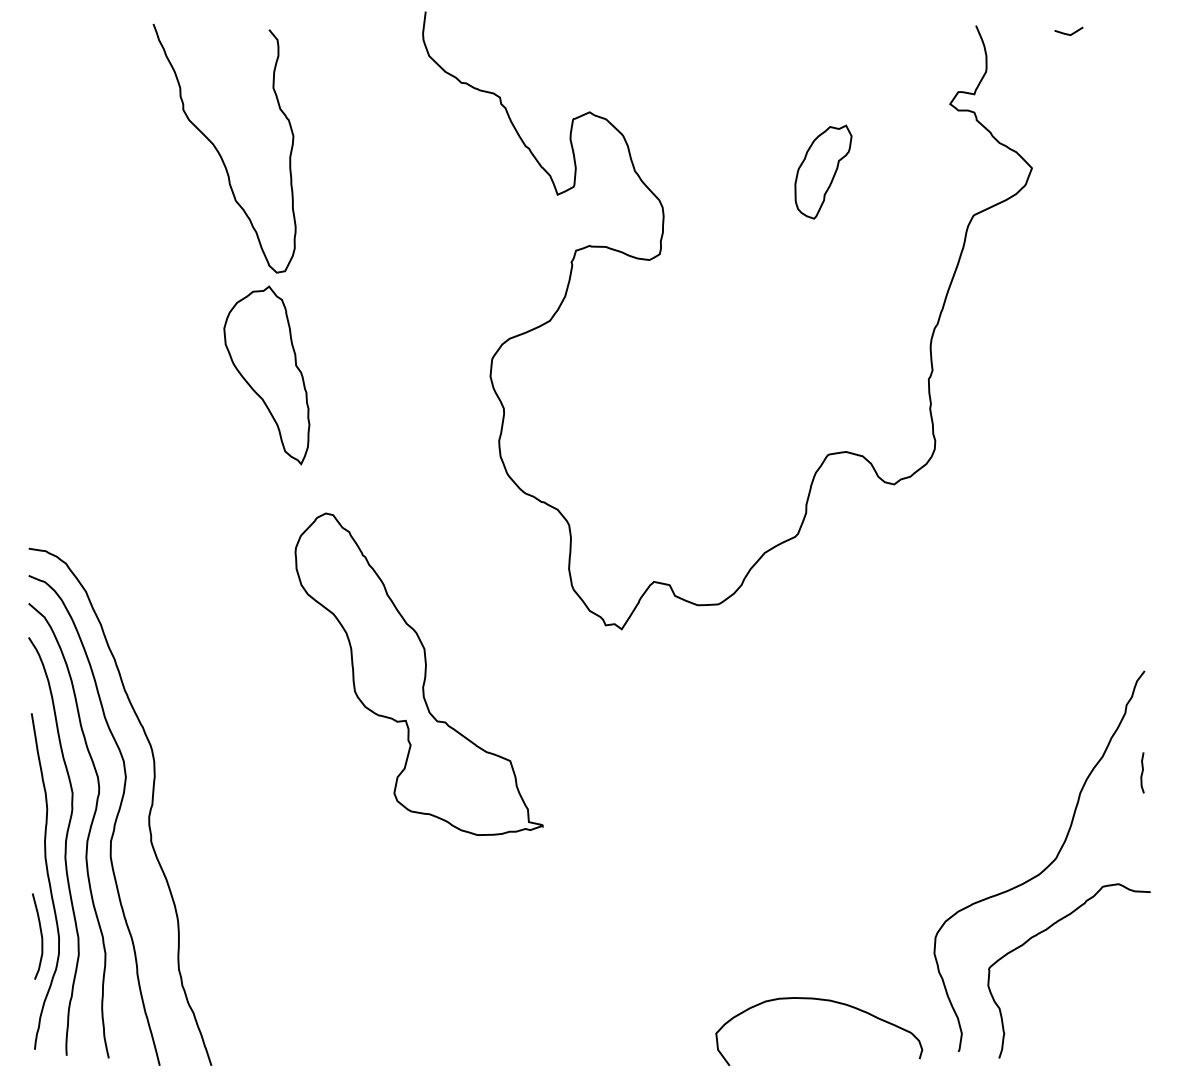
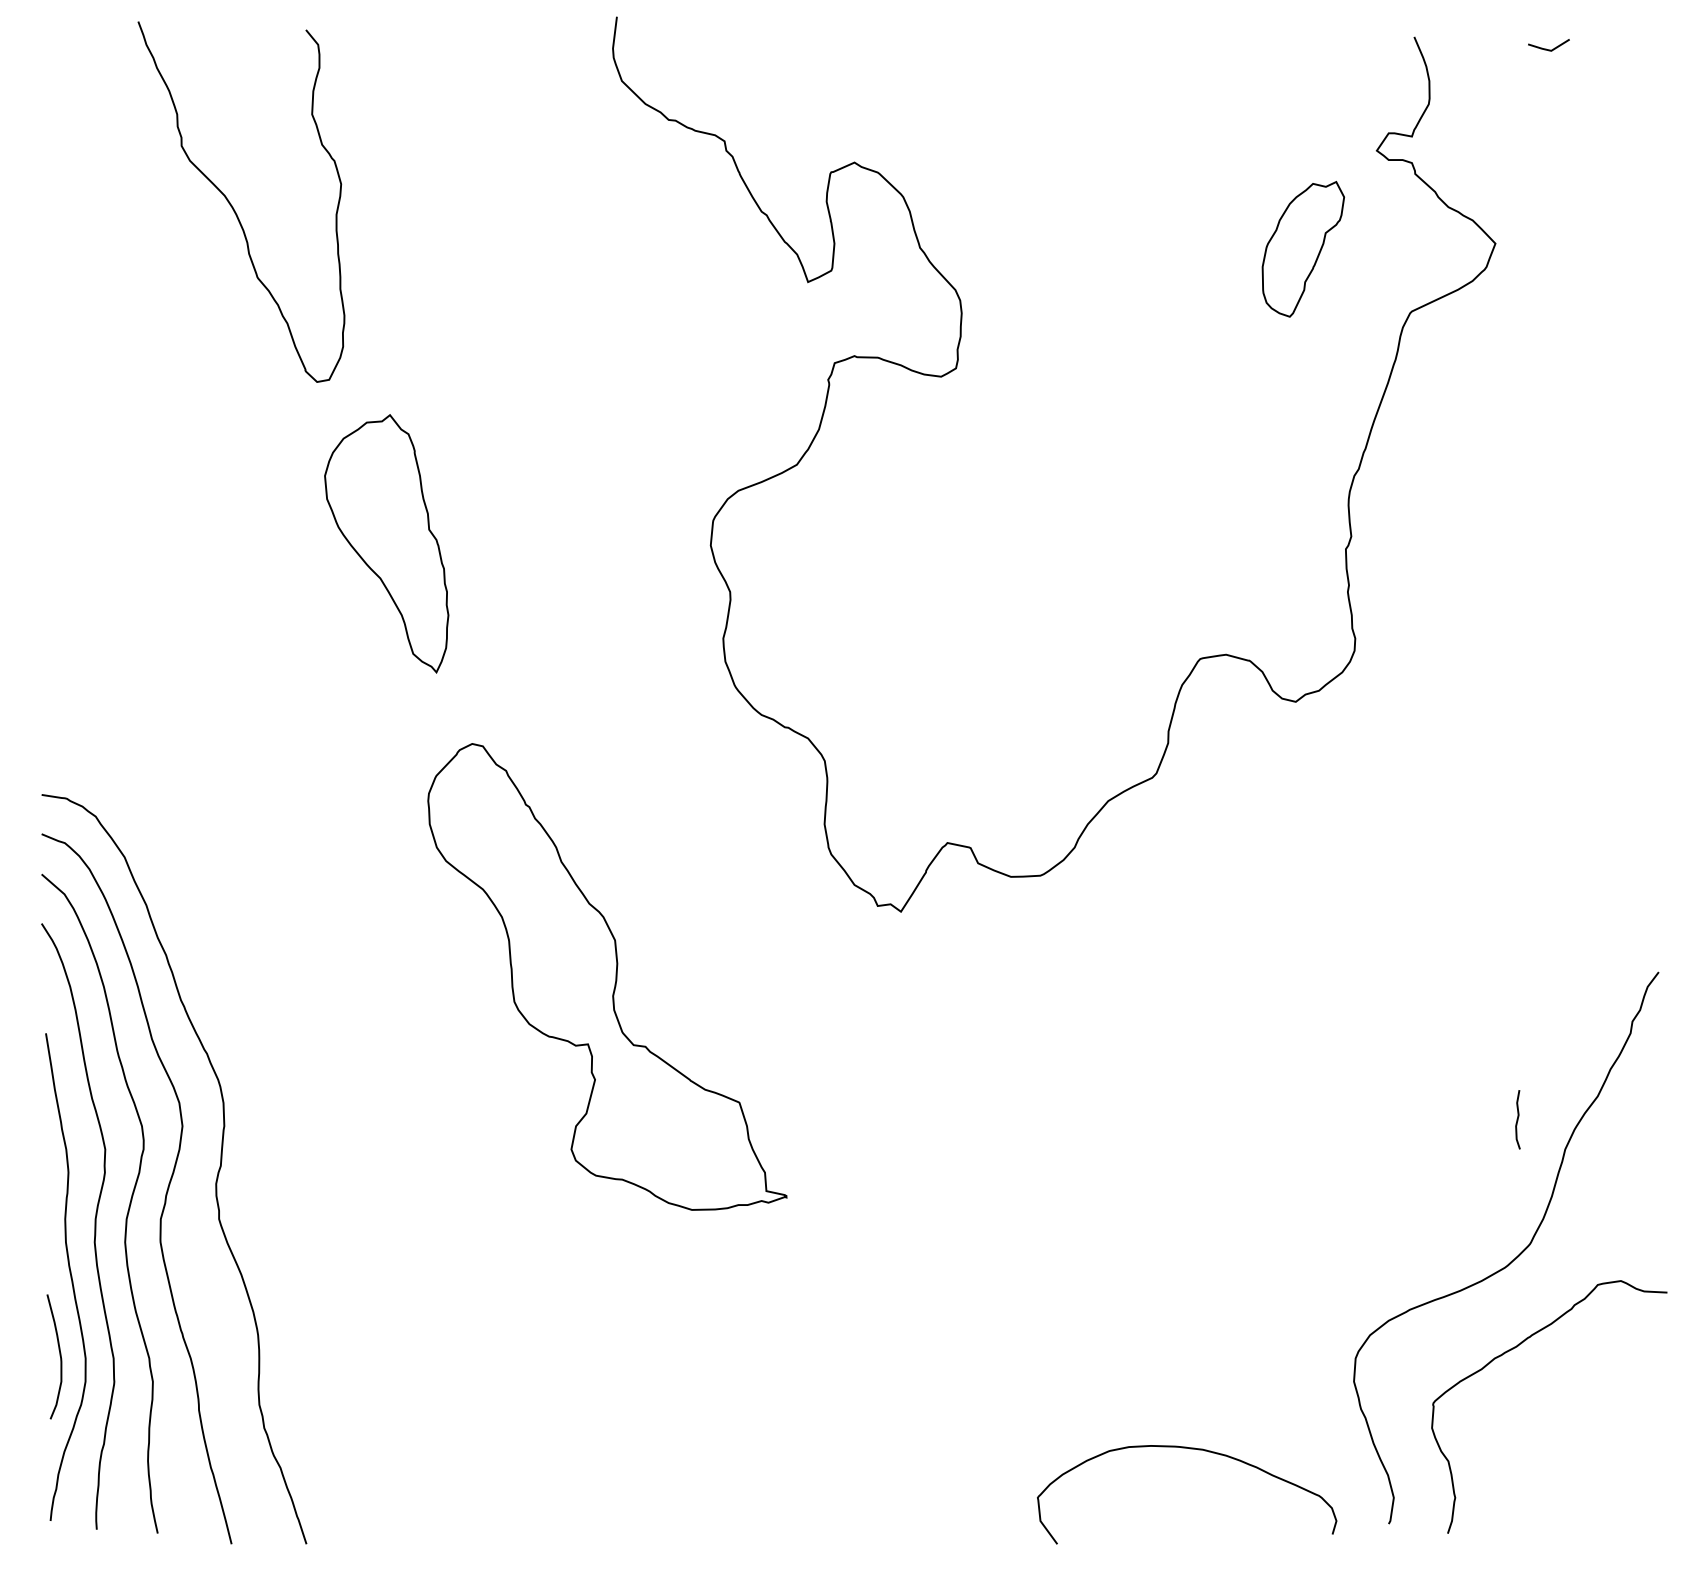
curve: (218, 150) -> (232, 204), moved
part: (823, 171) -> (1303, 248), moved
curve: (1142, 772) -> (1517, 1119), moved

